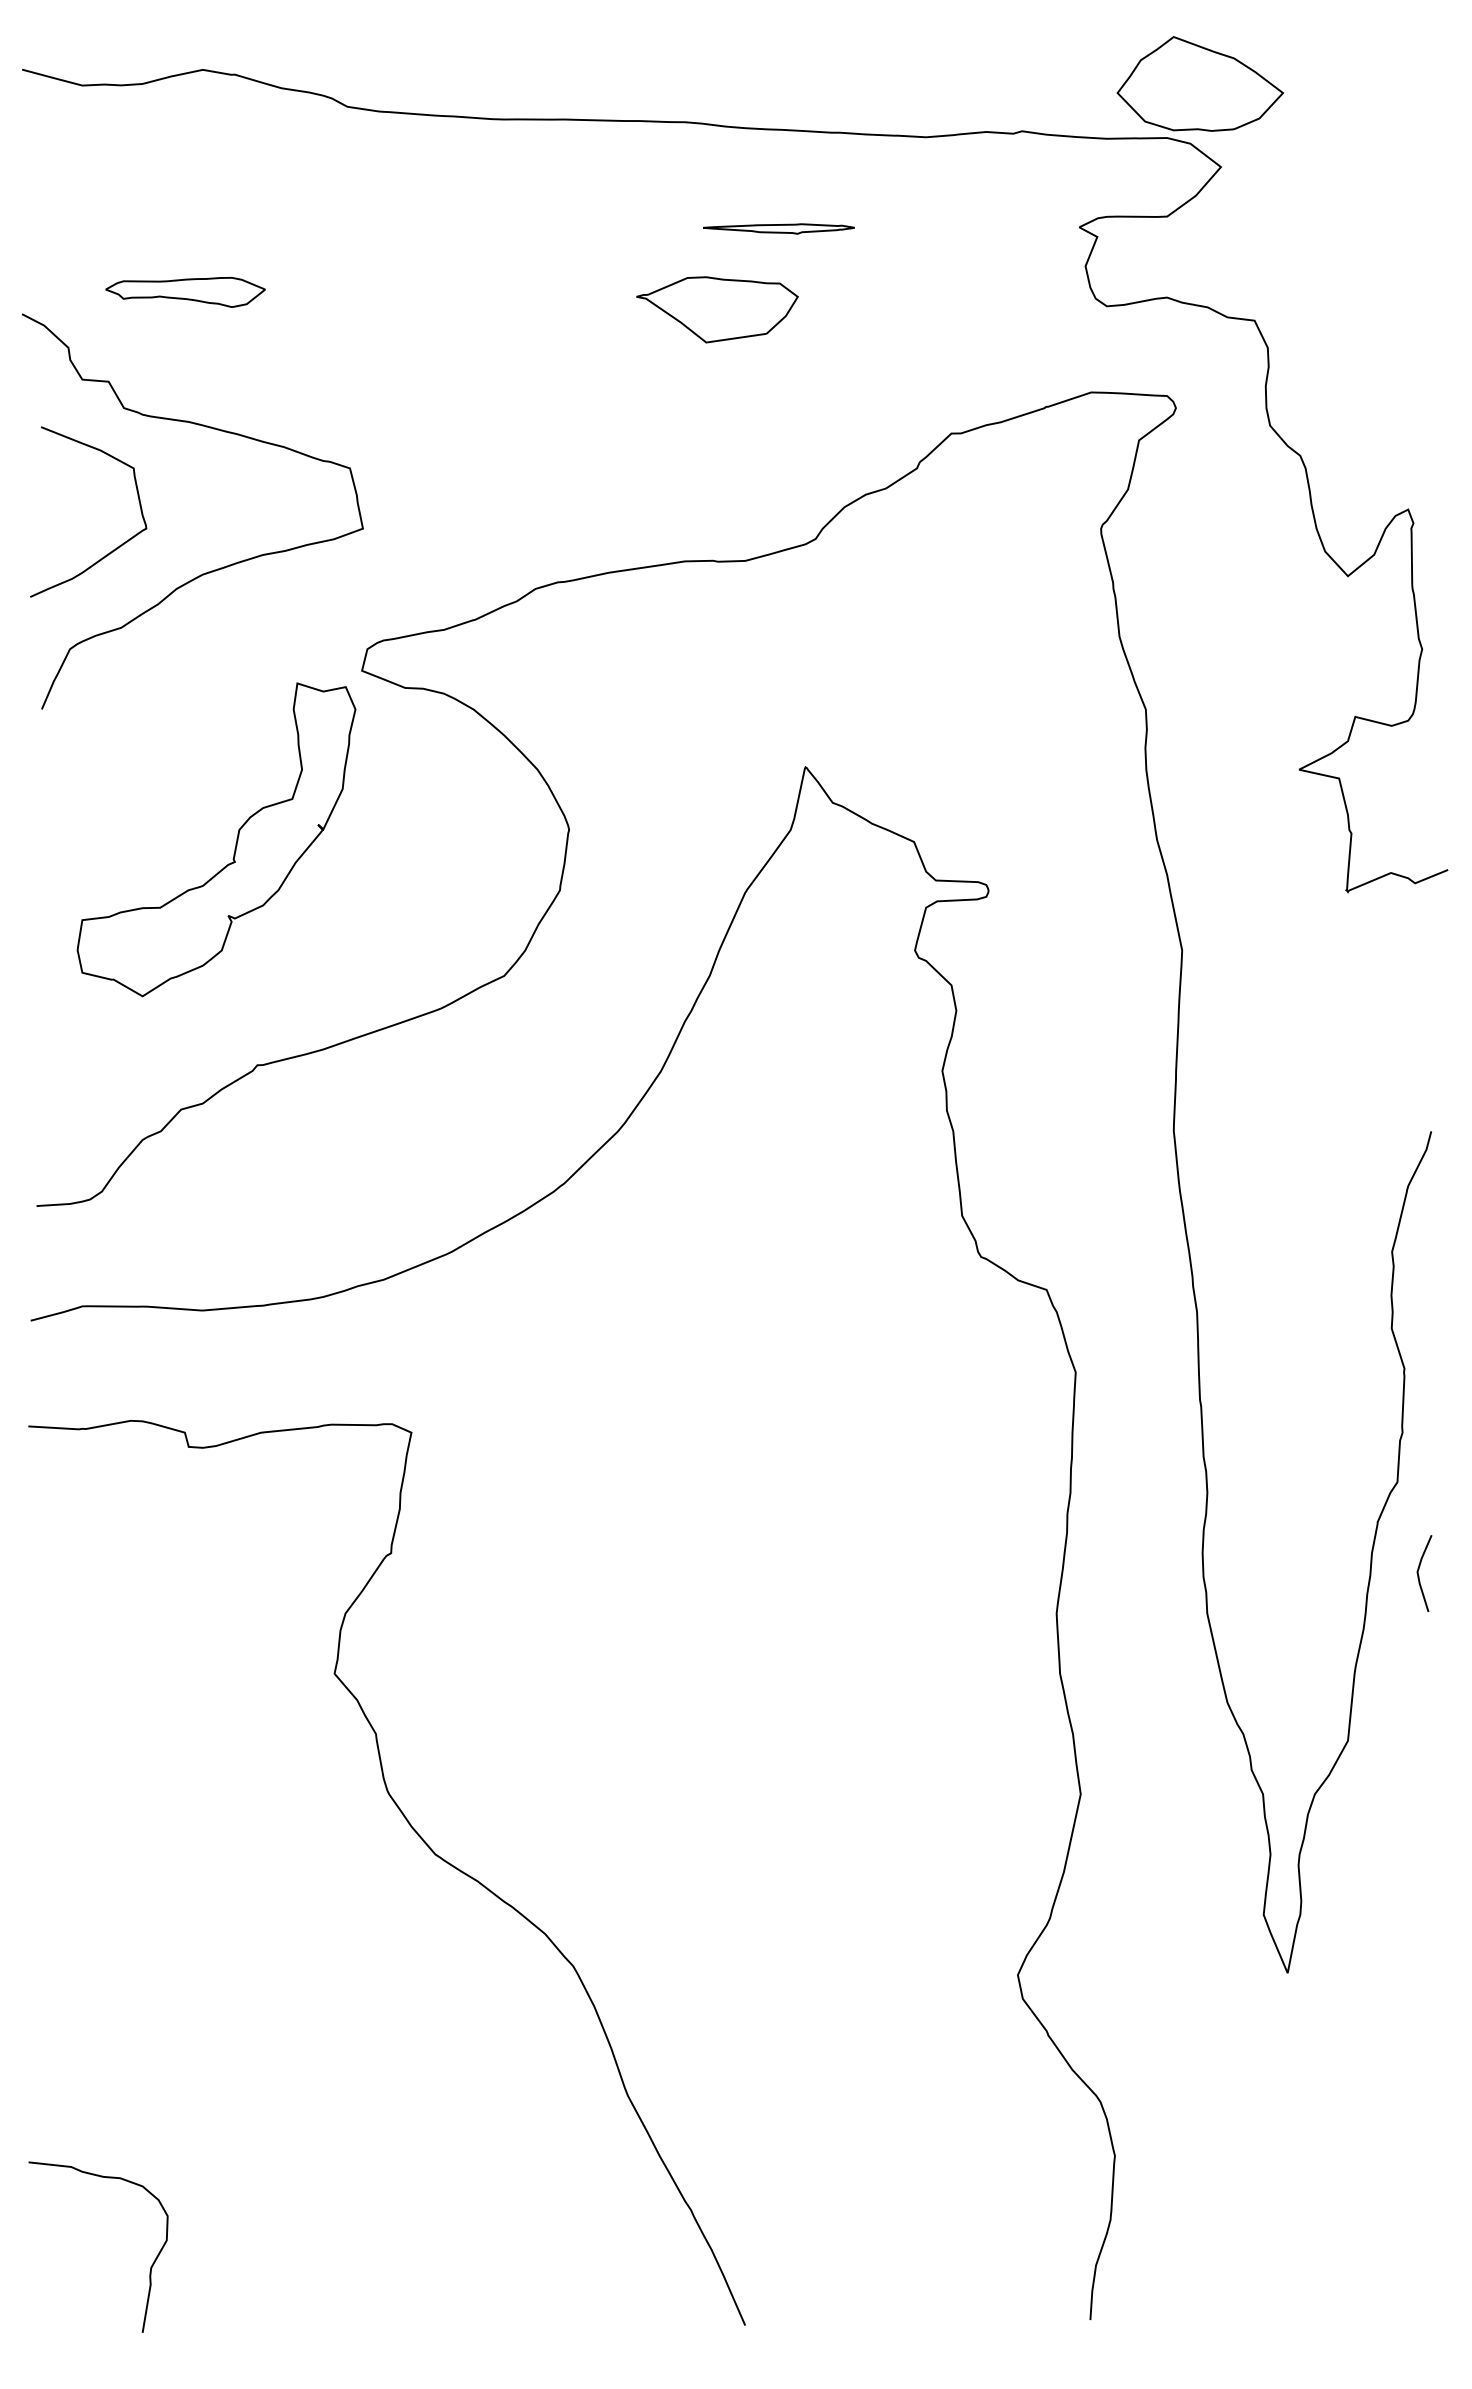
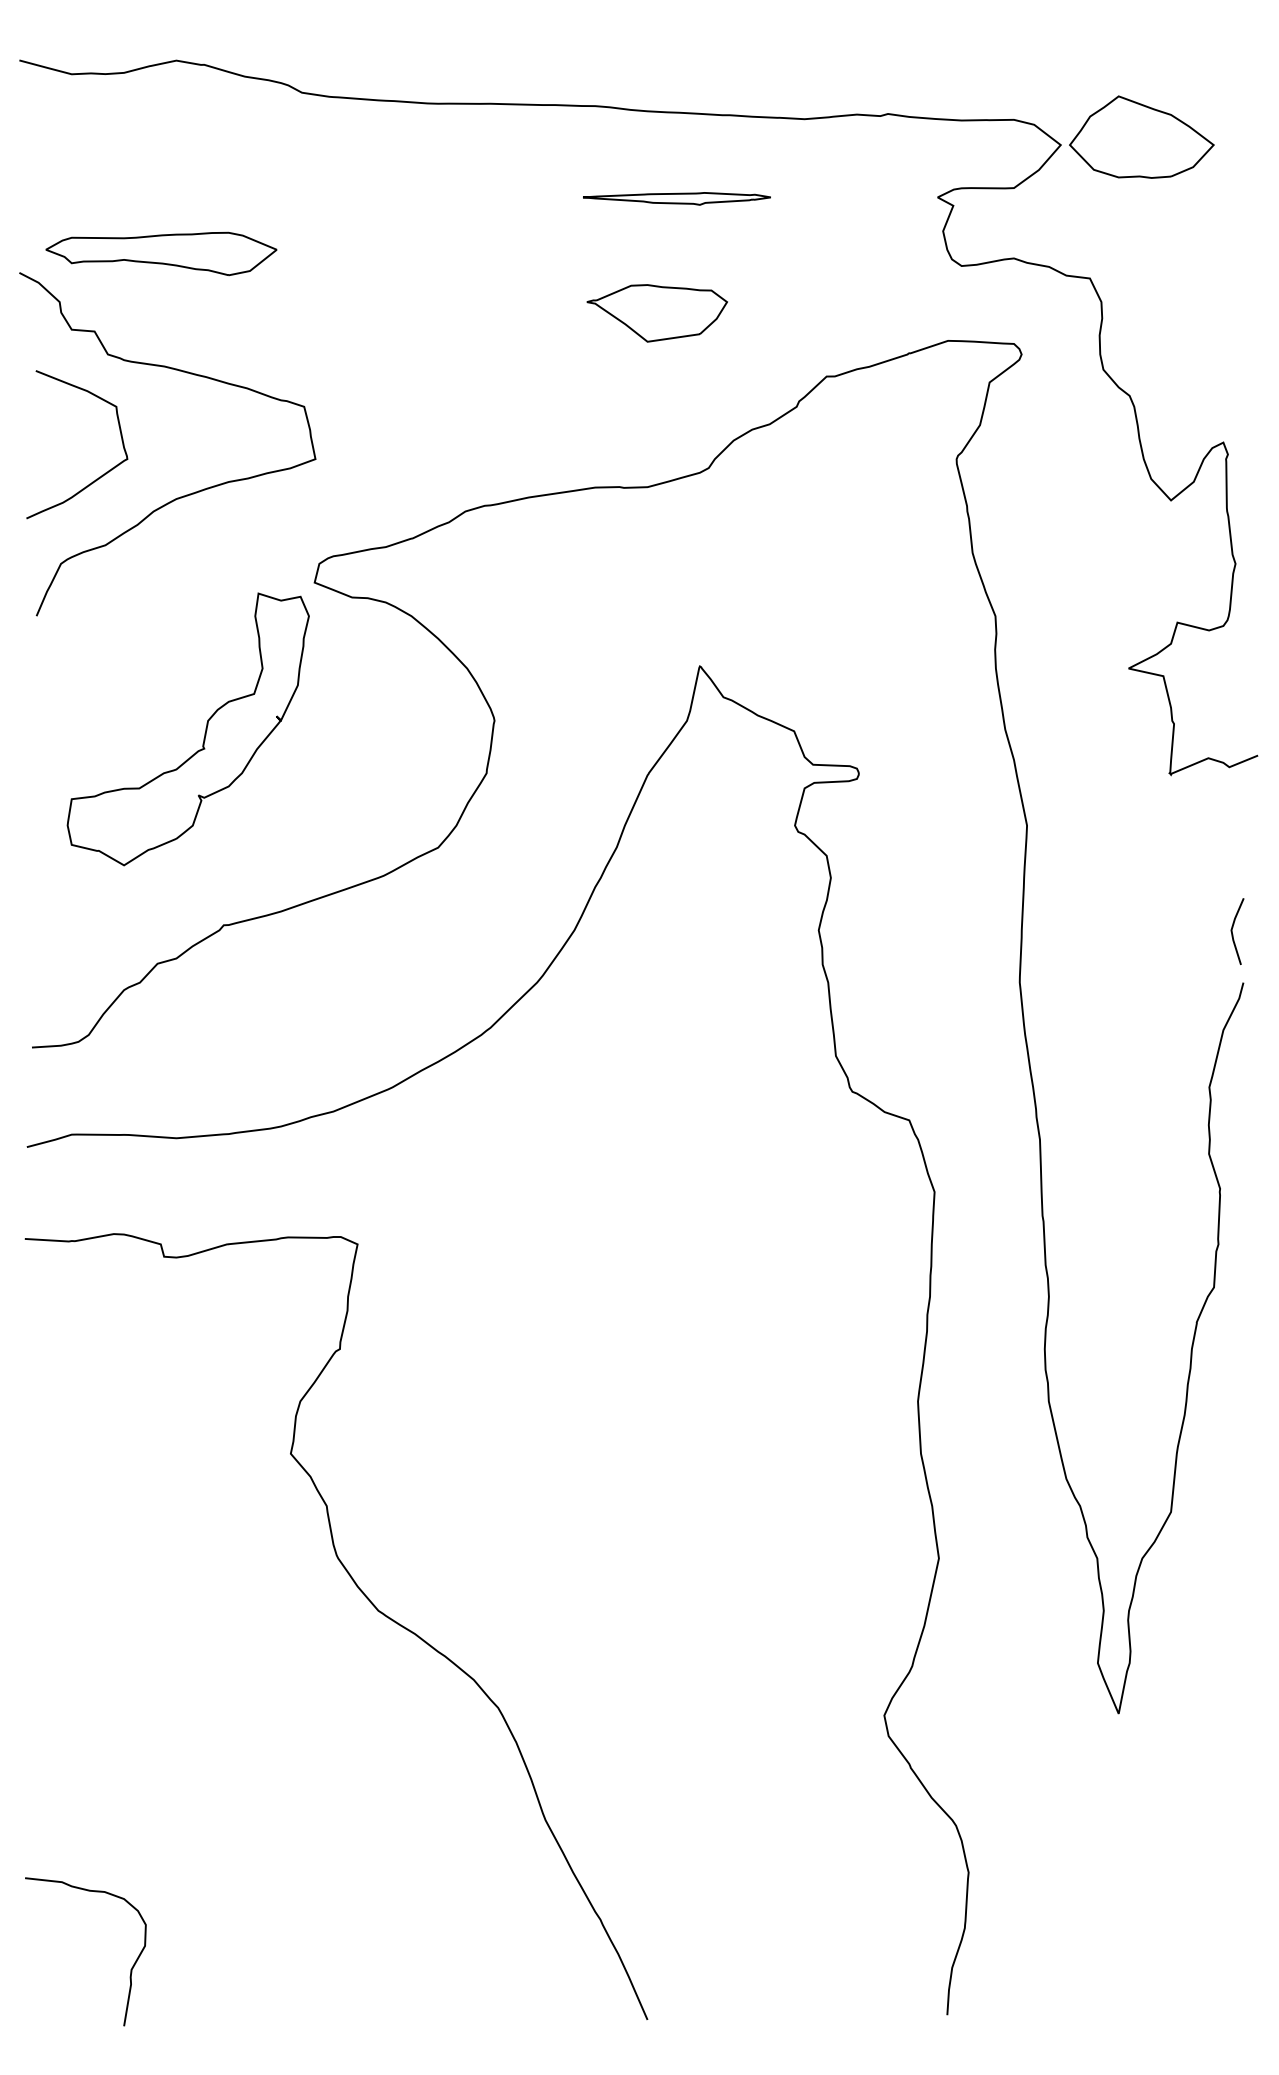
part: (1199, 83) -> (1141, 136), moved
part: (778, 228) -> (676, 198), size x1.43
part: (185, 292) -> (161, 254), size x1.67
part: (717, 309) -> (657, 313), moved
line: (1419, 1575) -> (1233, 933), moved

